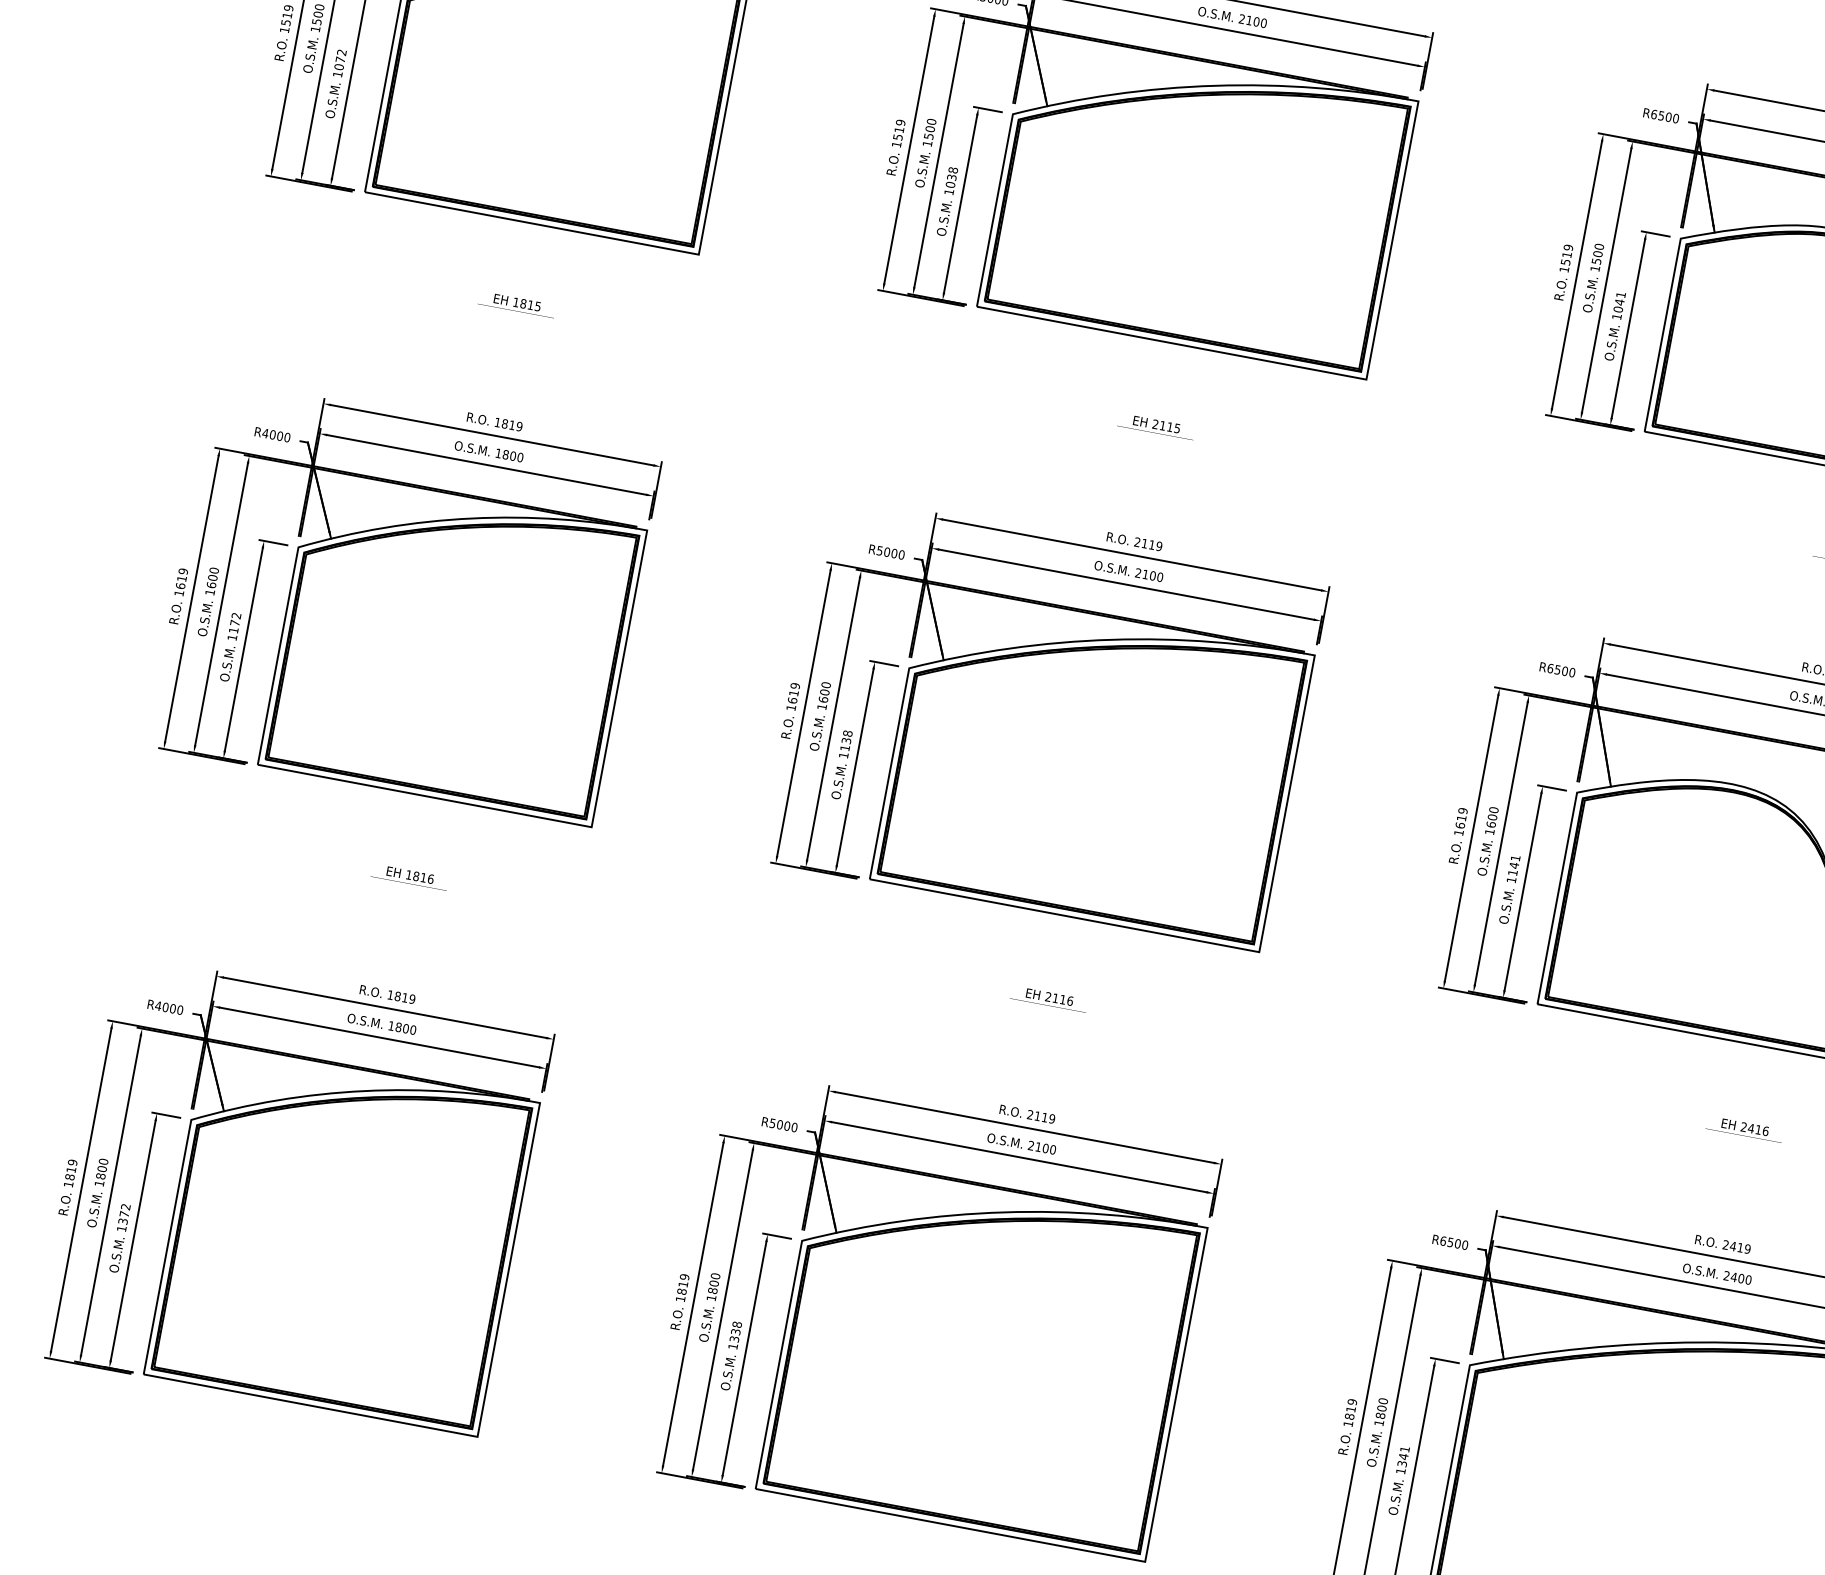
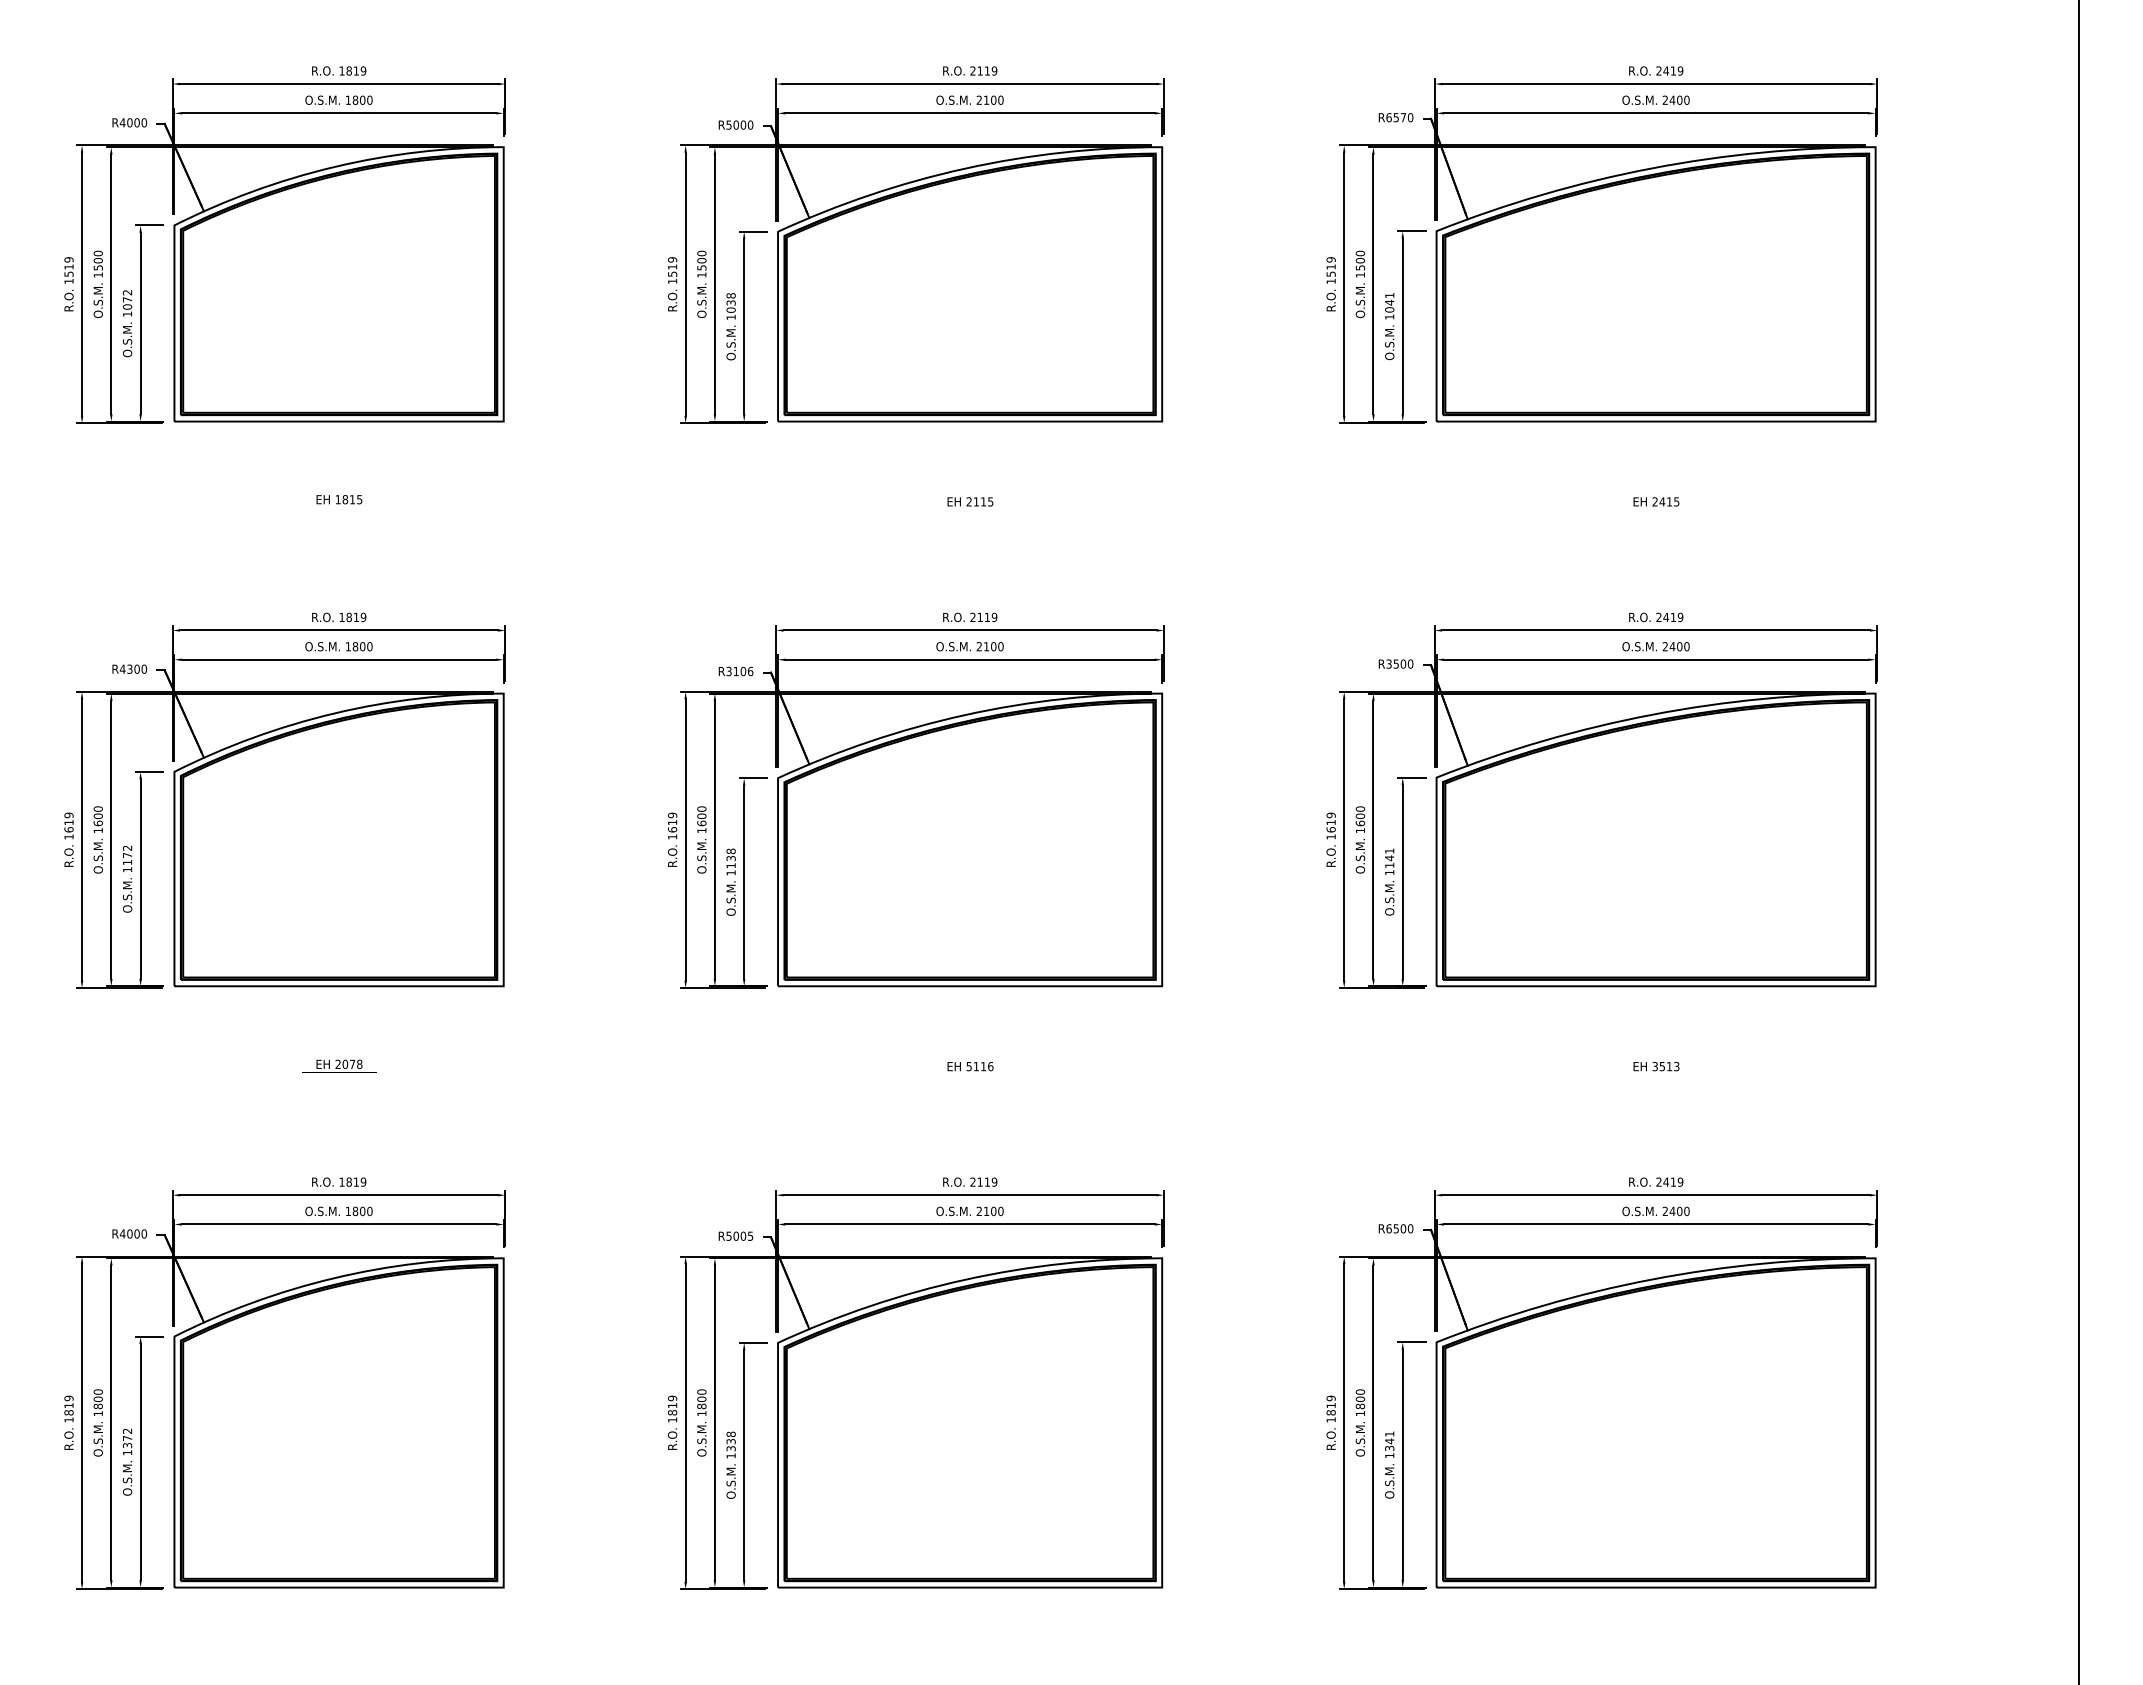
text: (1668, 117) -> (1403, 117), R6500 -> R6570
text: (272, 434) -> (129, 668), R4000 -> R4300
text: (890, 552) -> (739, 671), R5000 -> R3106
text: (1549, 667) -> (1388, 663), R6500 -> R3500
text: (419, 876) -> (348, 1063), 1816 -> 2078
text: (1047, 996) -> (968, 1066), 2116 -> 5116
text: (794, 1126) -> (750, 1235), R5000 -> R5005
text: (1754, 1129) -> (1665, 1066), 2416 -> 3513

